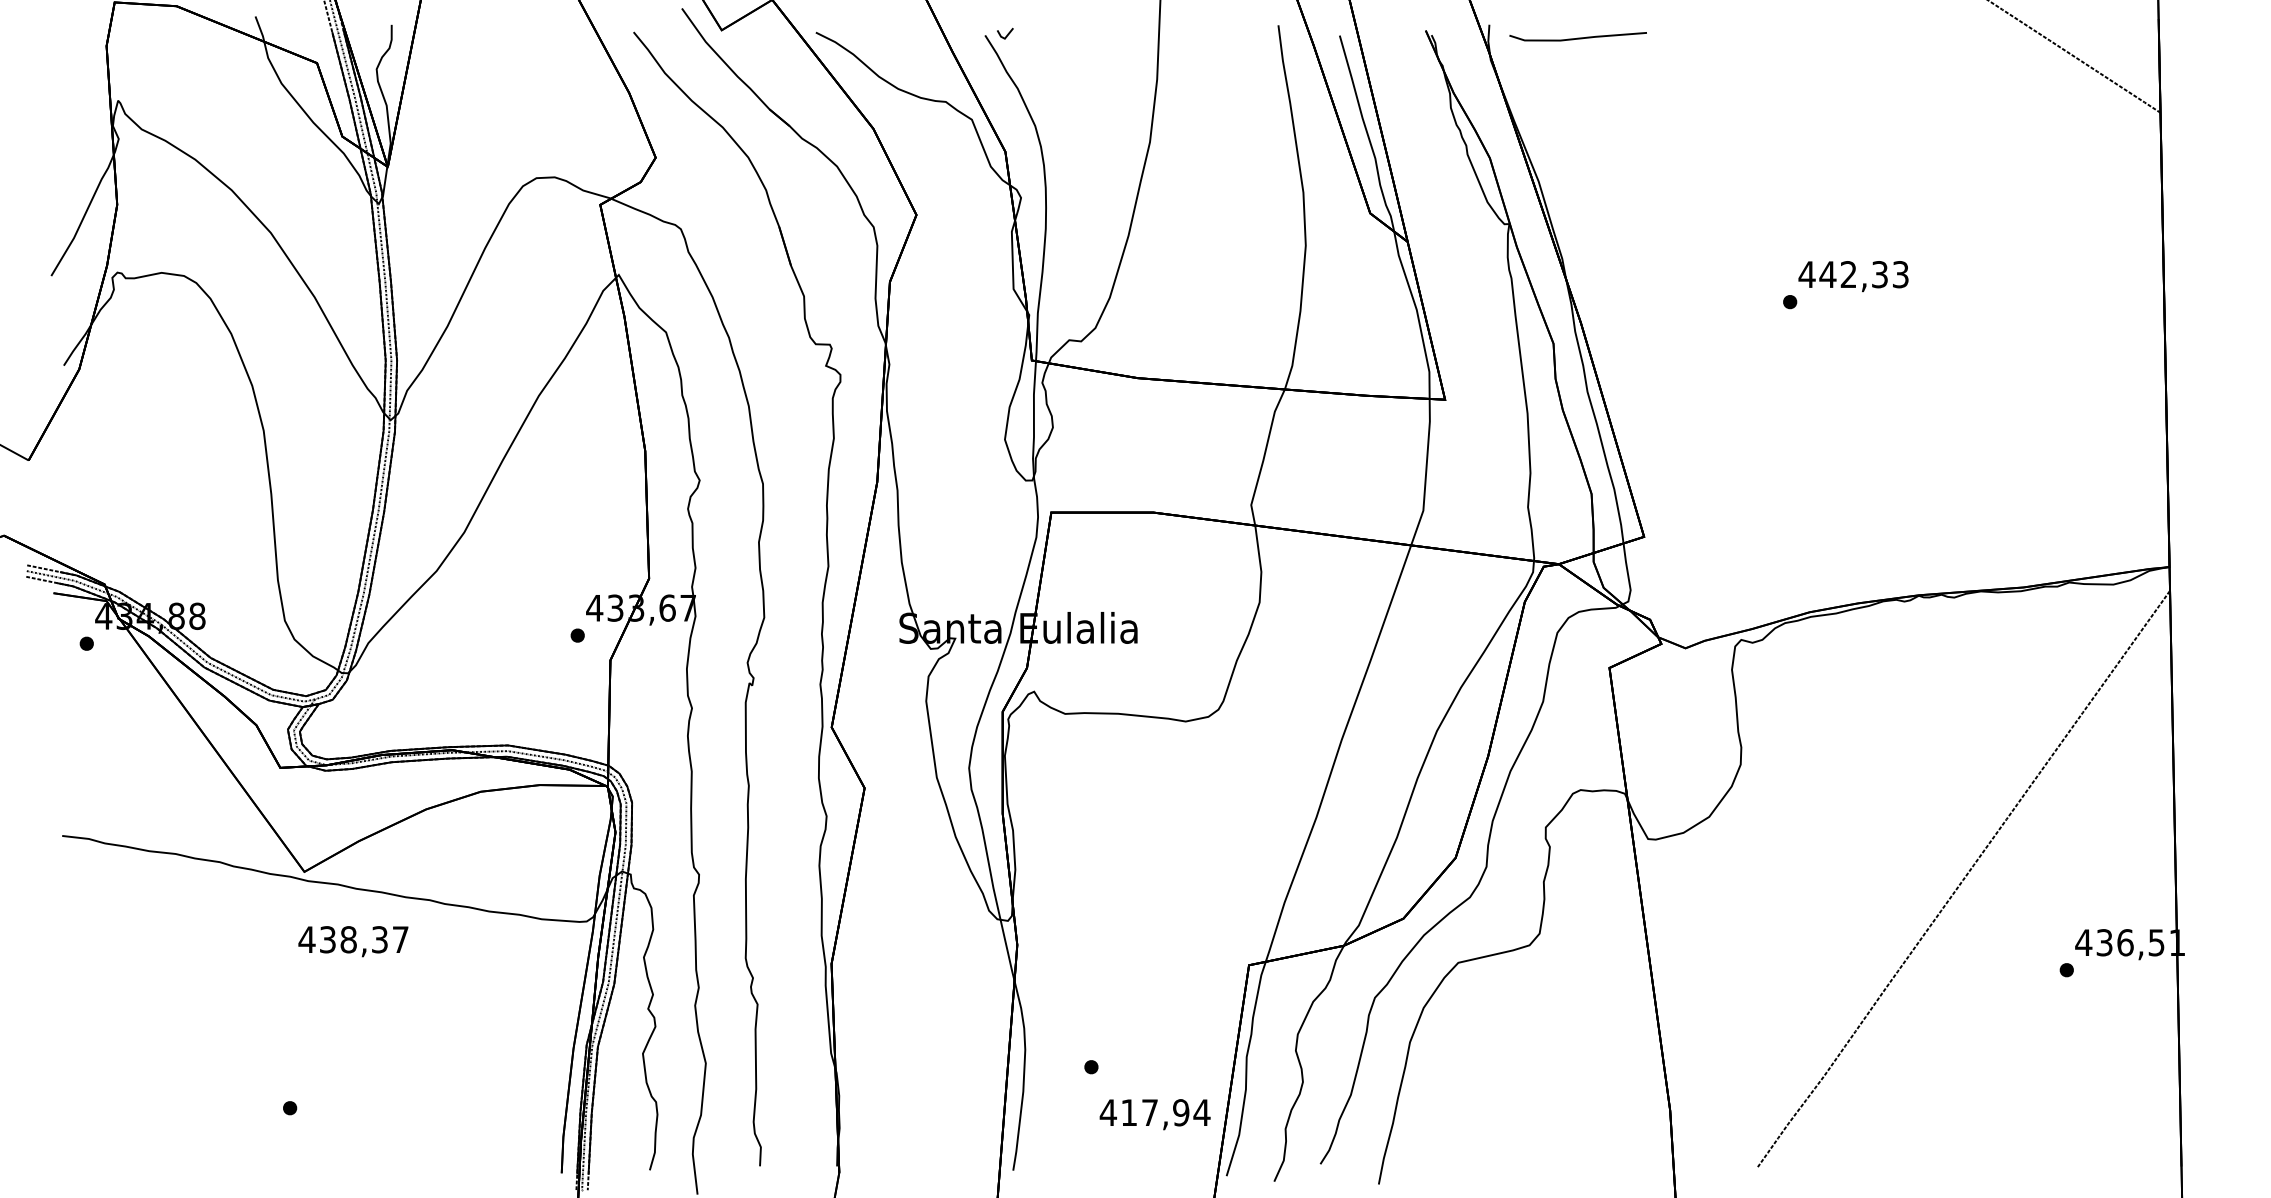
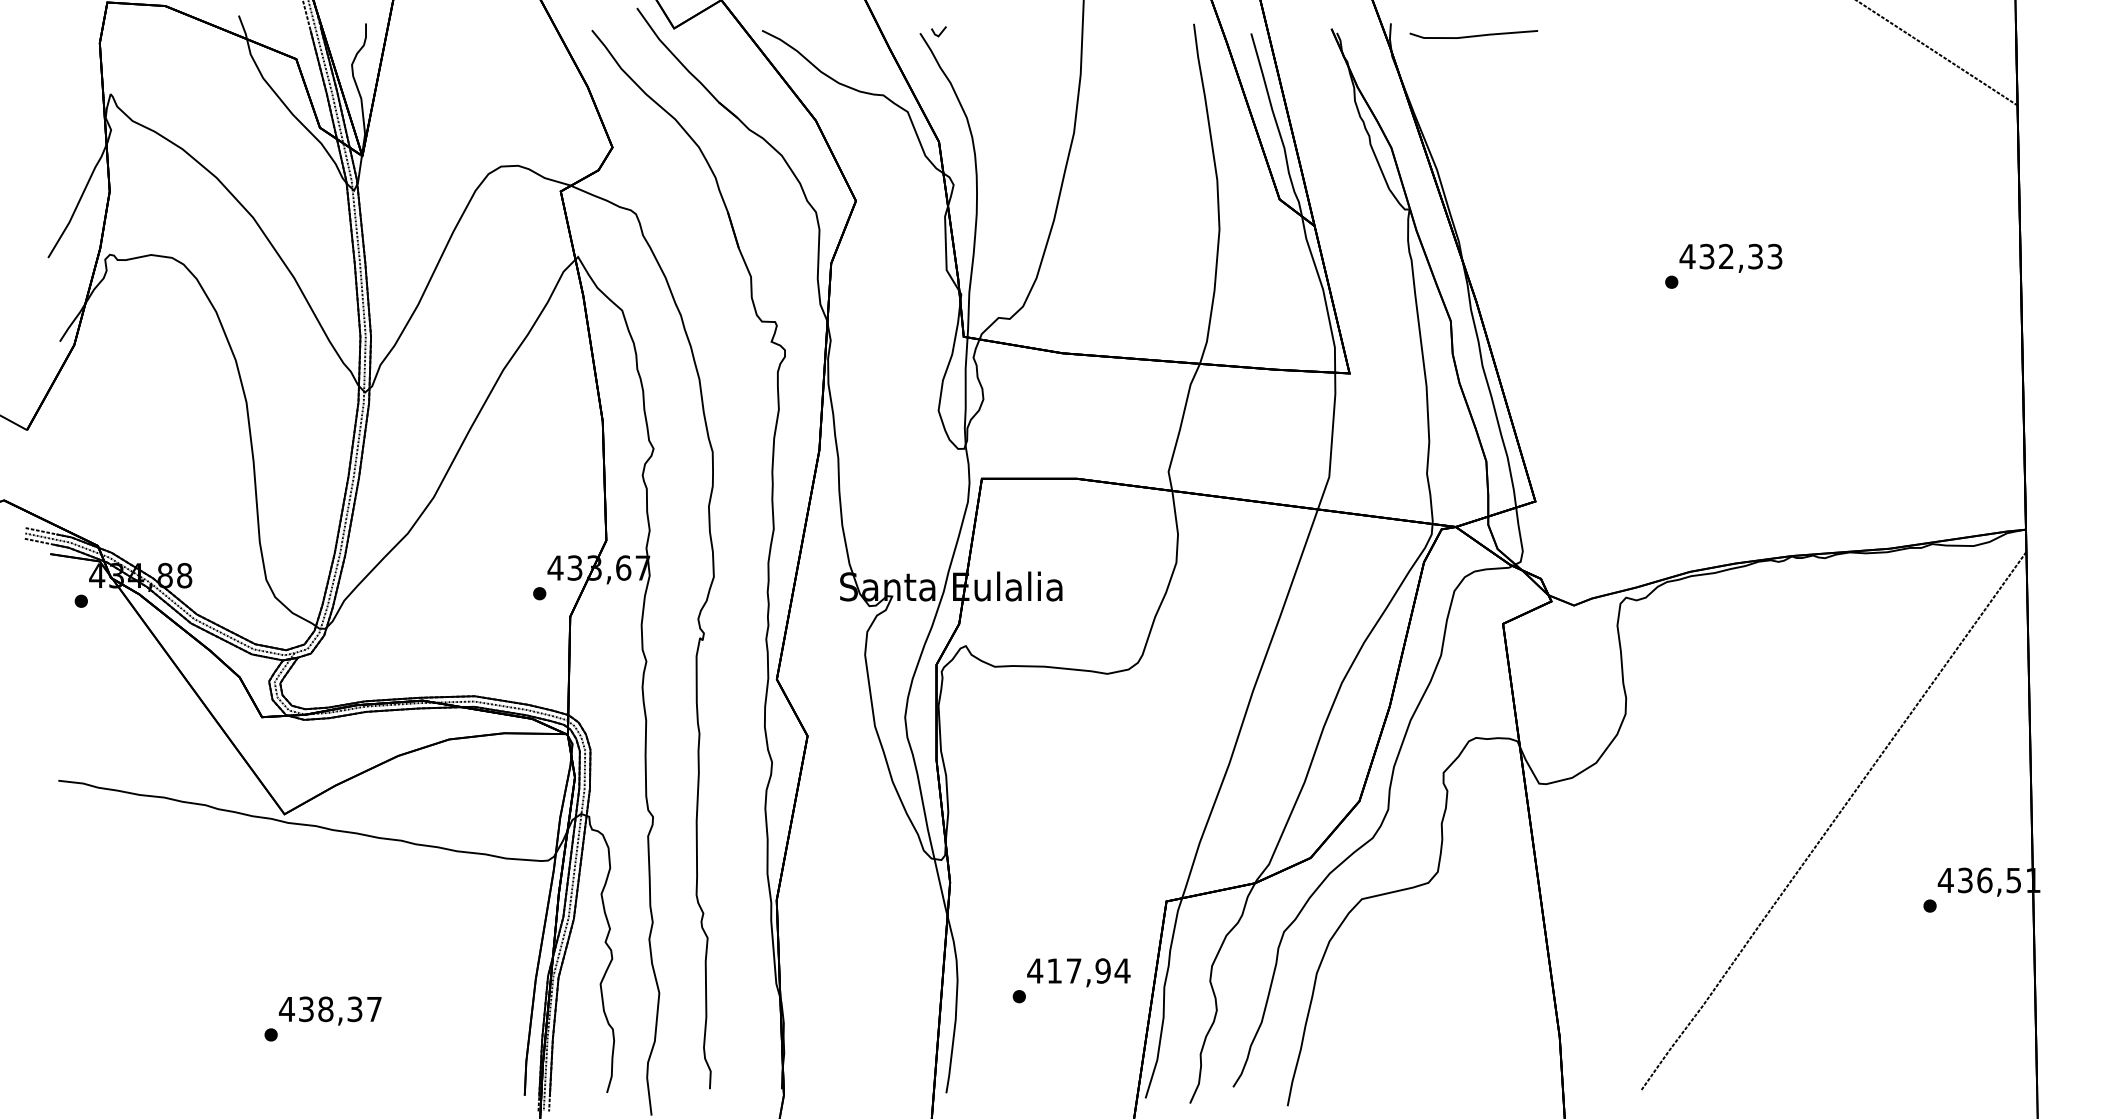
text: (1827, 274) -> (1706, 256), 442,33 -> 432,33
text: (353, 941) -> (330, 1010), moved
text: (1154, 1114) -> (1078, 972), moved

